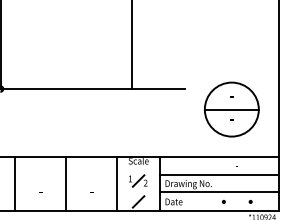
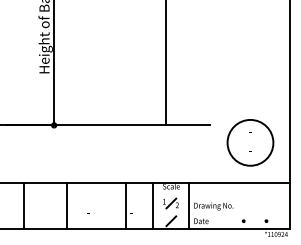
line: (231, 109) -> (250, 142), removed
line: (218, 175) -> (239, 198), removed
line: (66, 183) -> (126, 205), moved
line: (218, 192) -> (239, 213), removed

